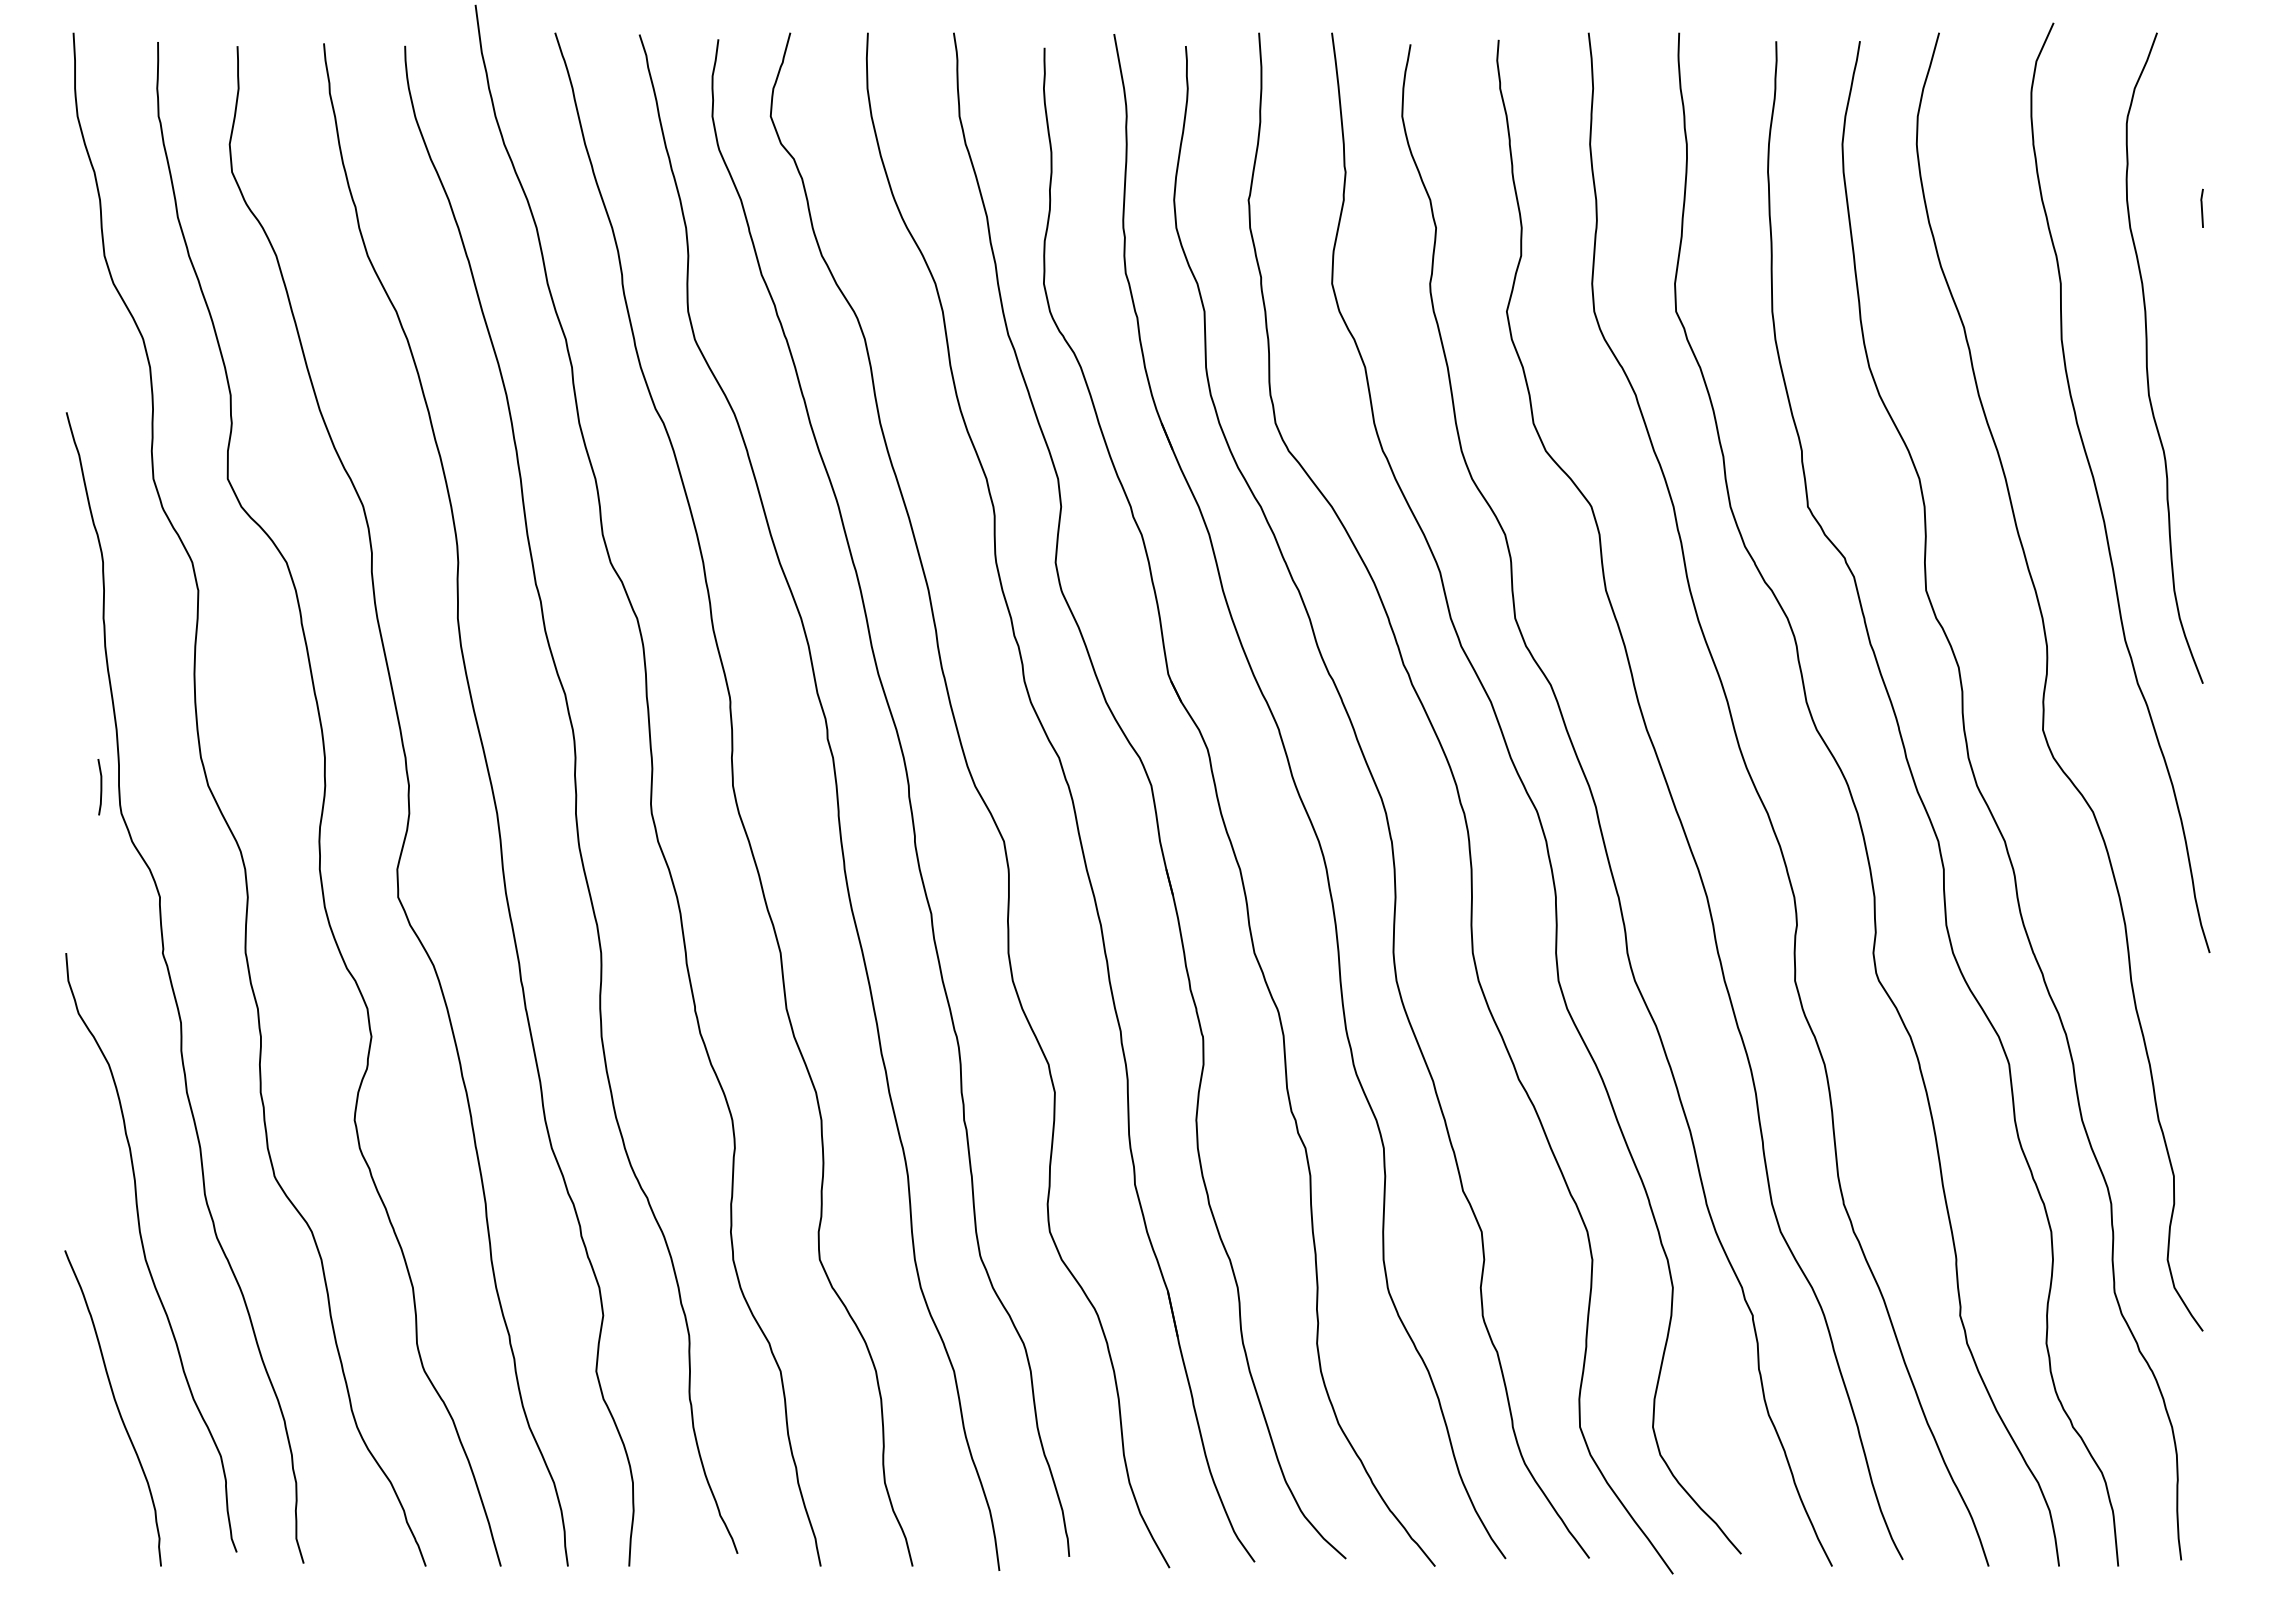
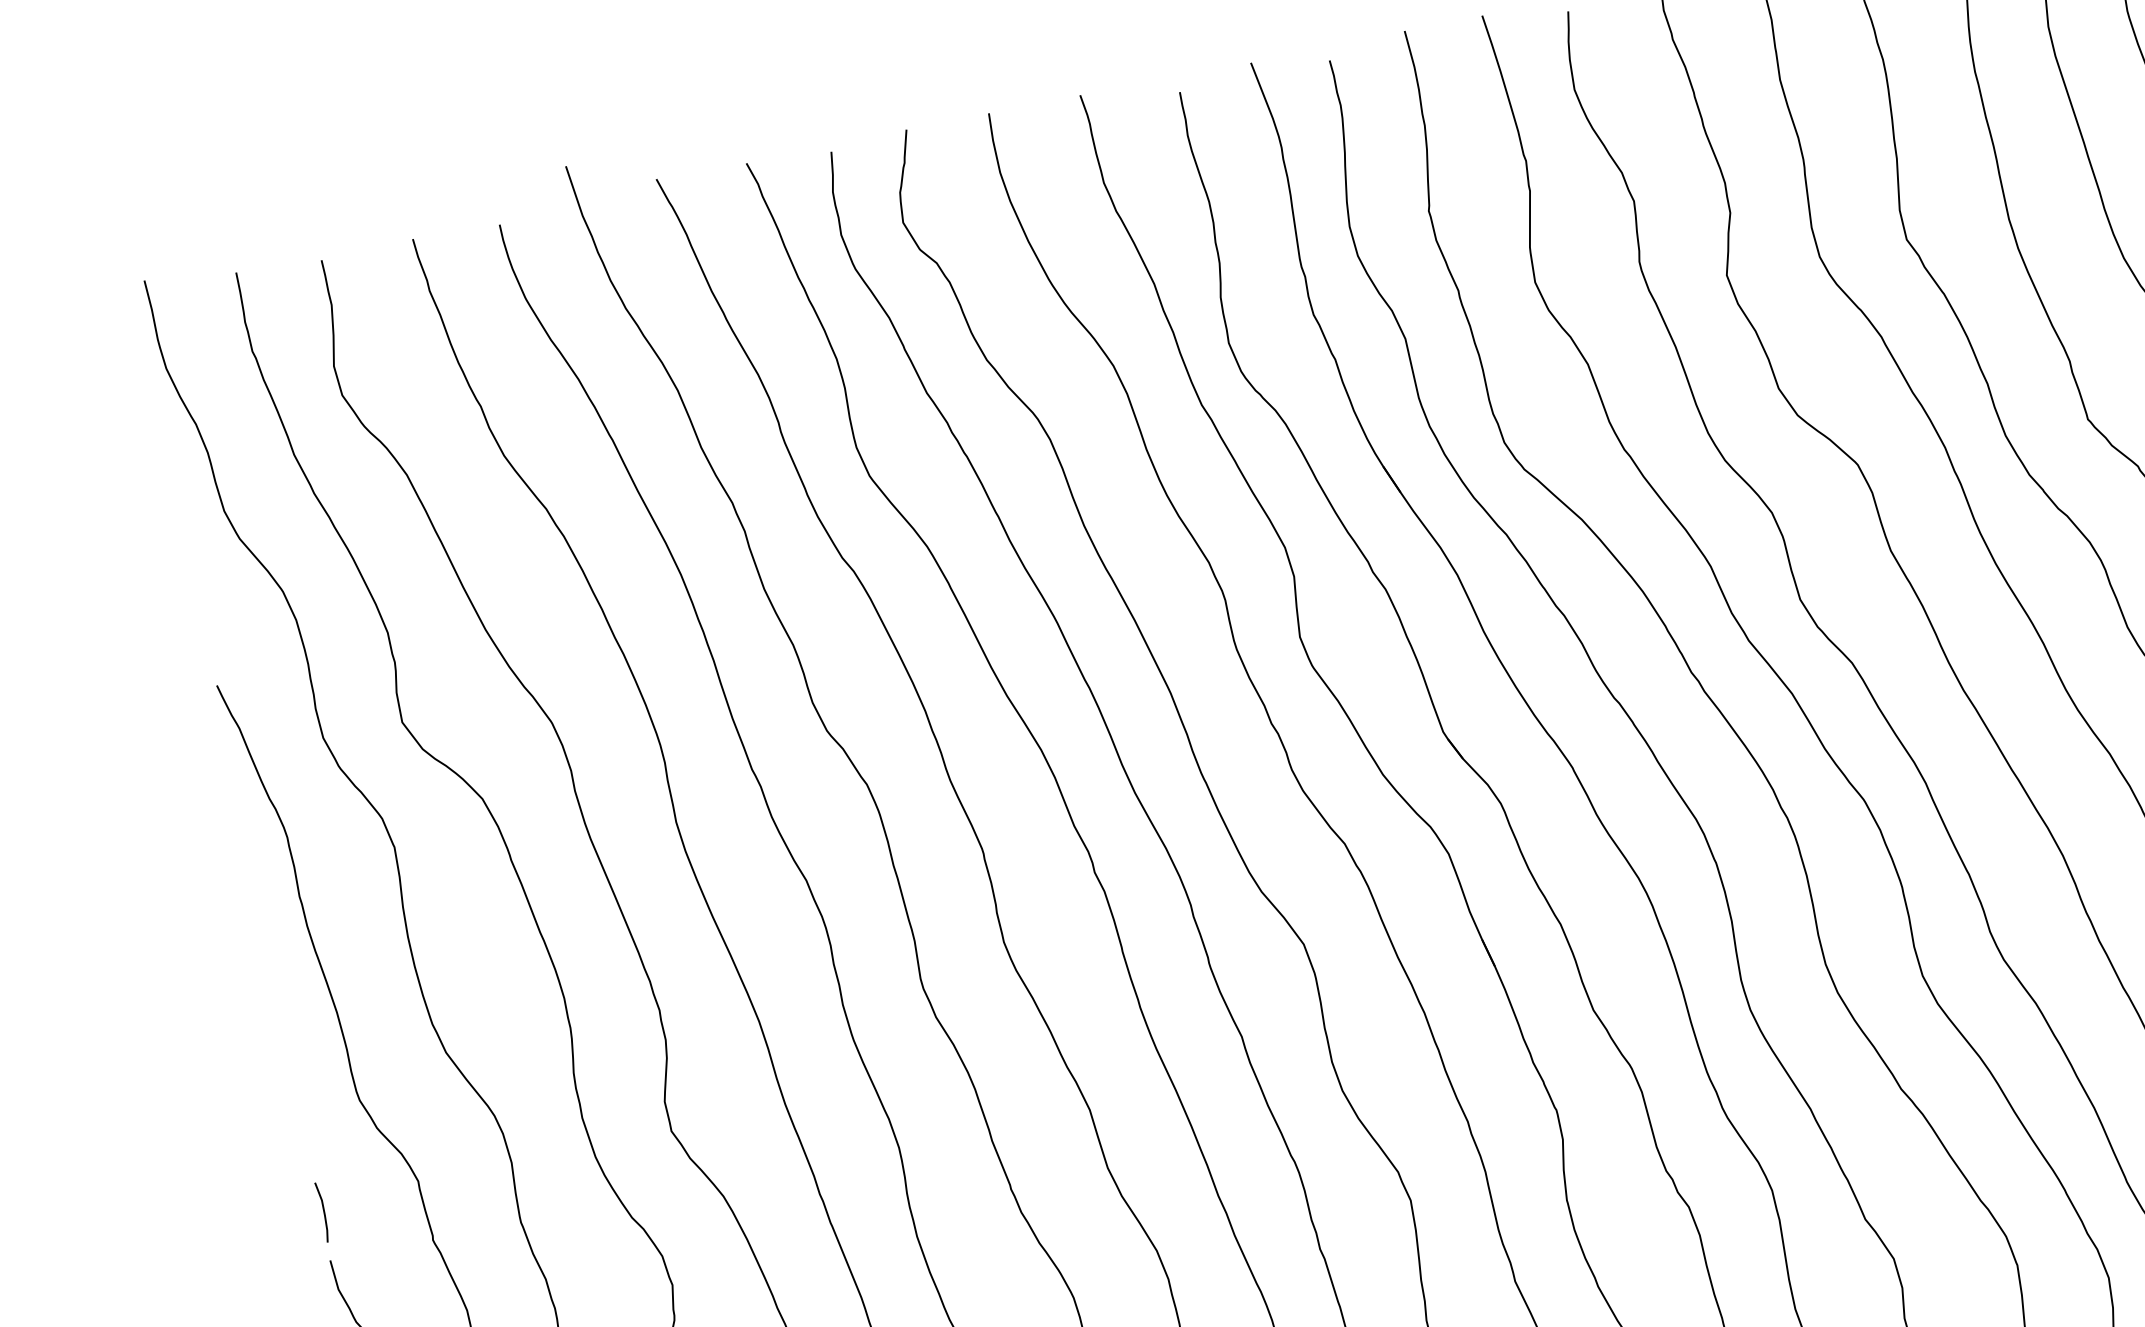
line: (100, 787) -> (323, 1212), moved

